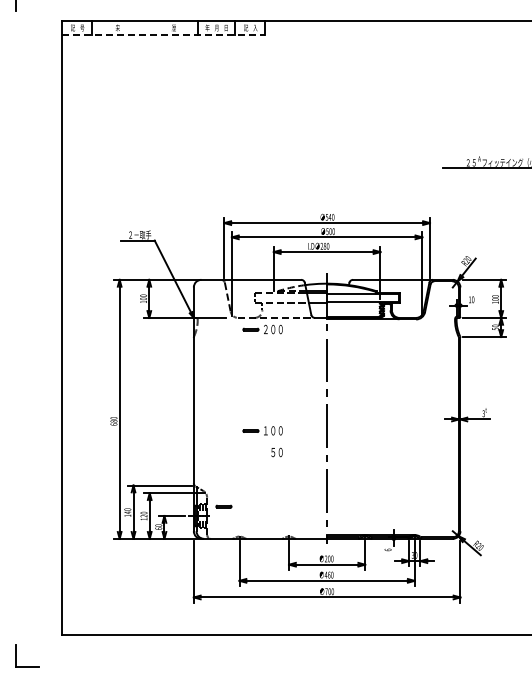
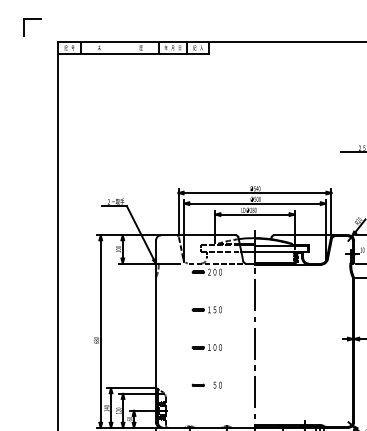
line: (163, 35) -> (133, 53), dashed -> solid
part: (262, 379) -> (206, 309), added
text: (276, 452) -> (217, 385), moved
part: (223, 506) -> (198, 385), moved

